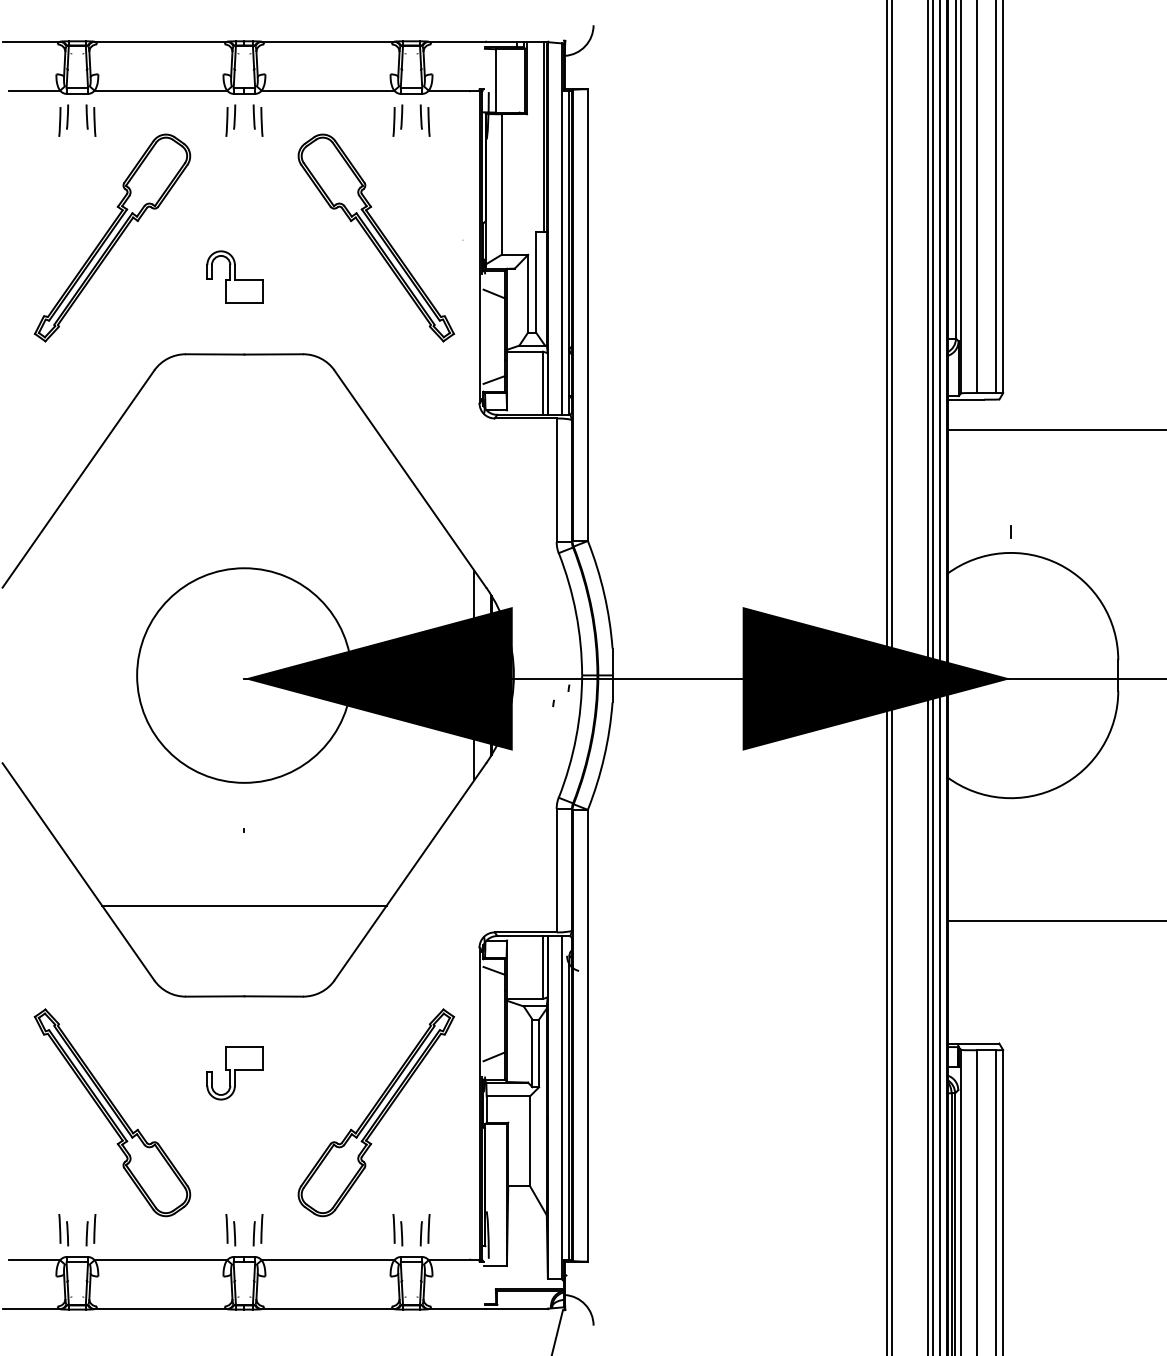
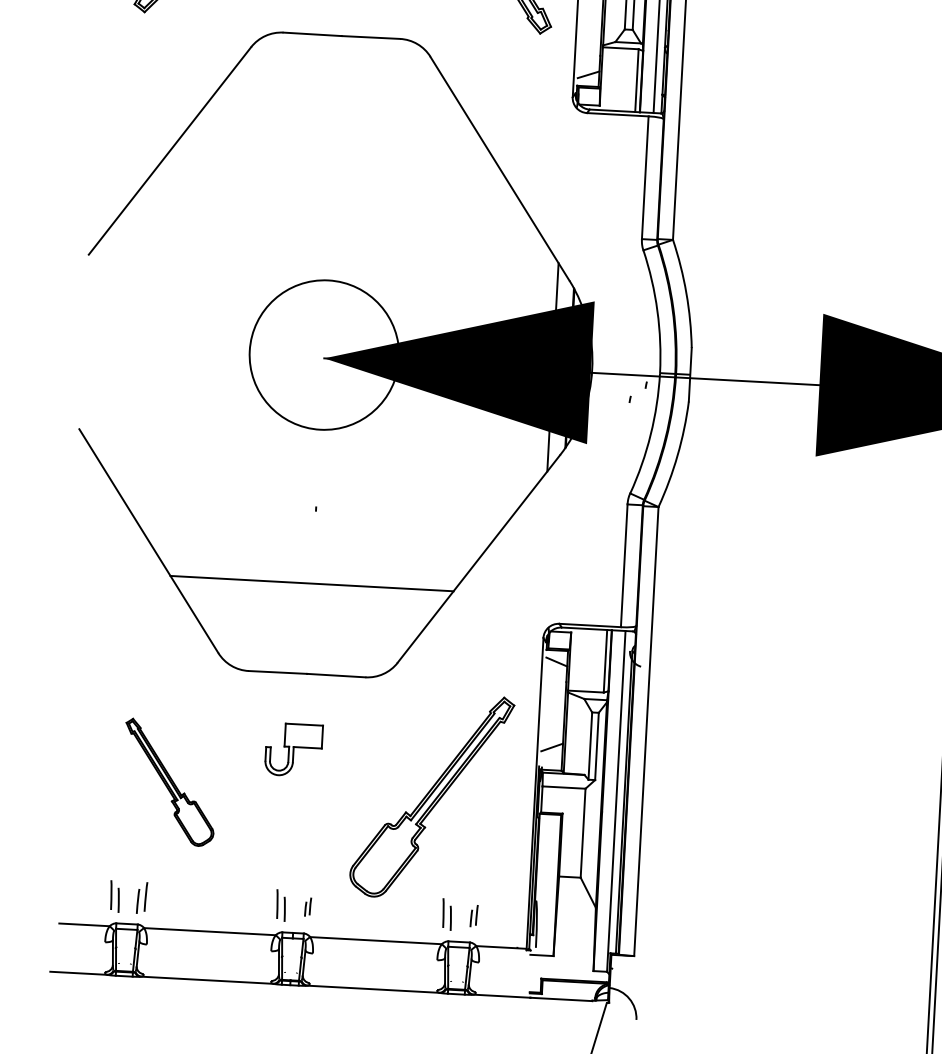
circle: (244, 675) -> (324, 355), size x0.7
part: (112, 1112) -> (169, 782), size x0.6
part: (257, 1230) -> (307, 907), size x0.6
part: (424, 1230) -> (473, 916), size x0.7

